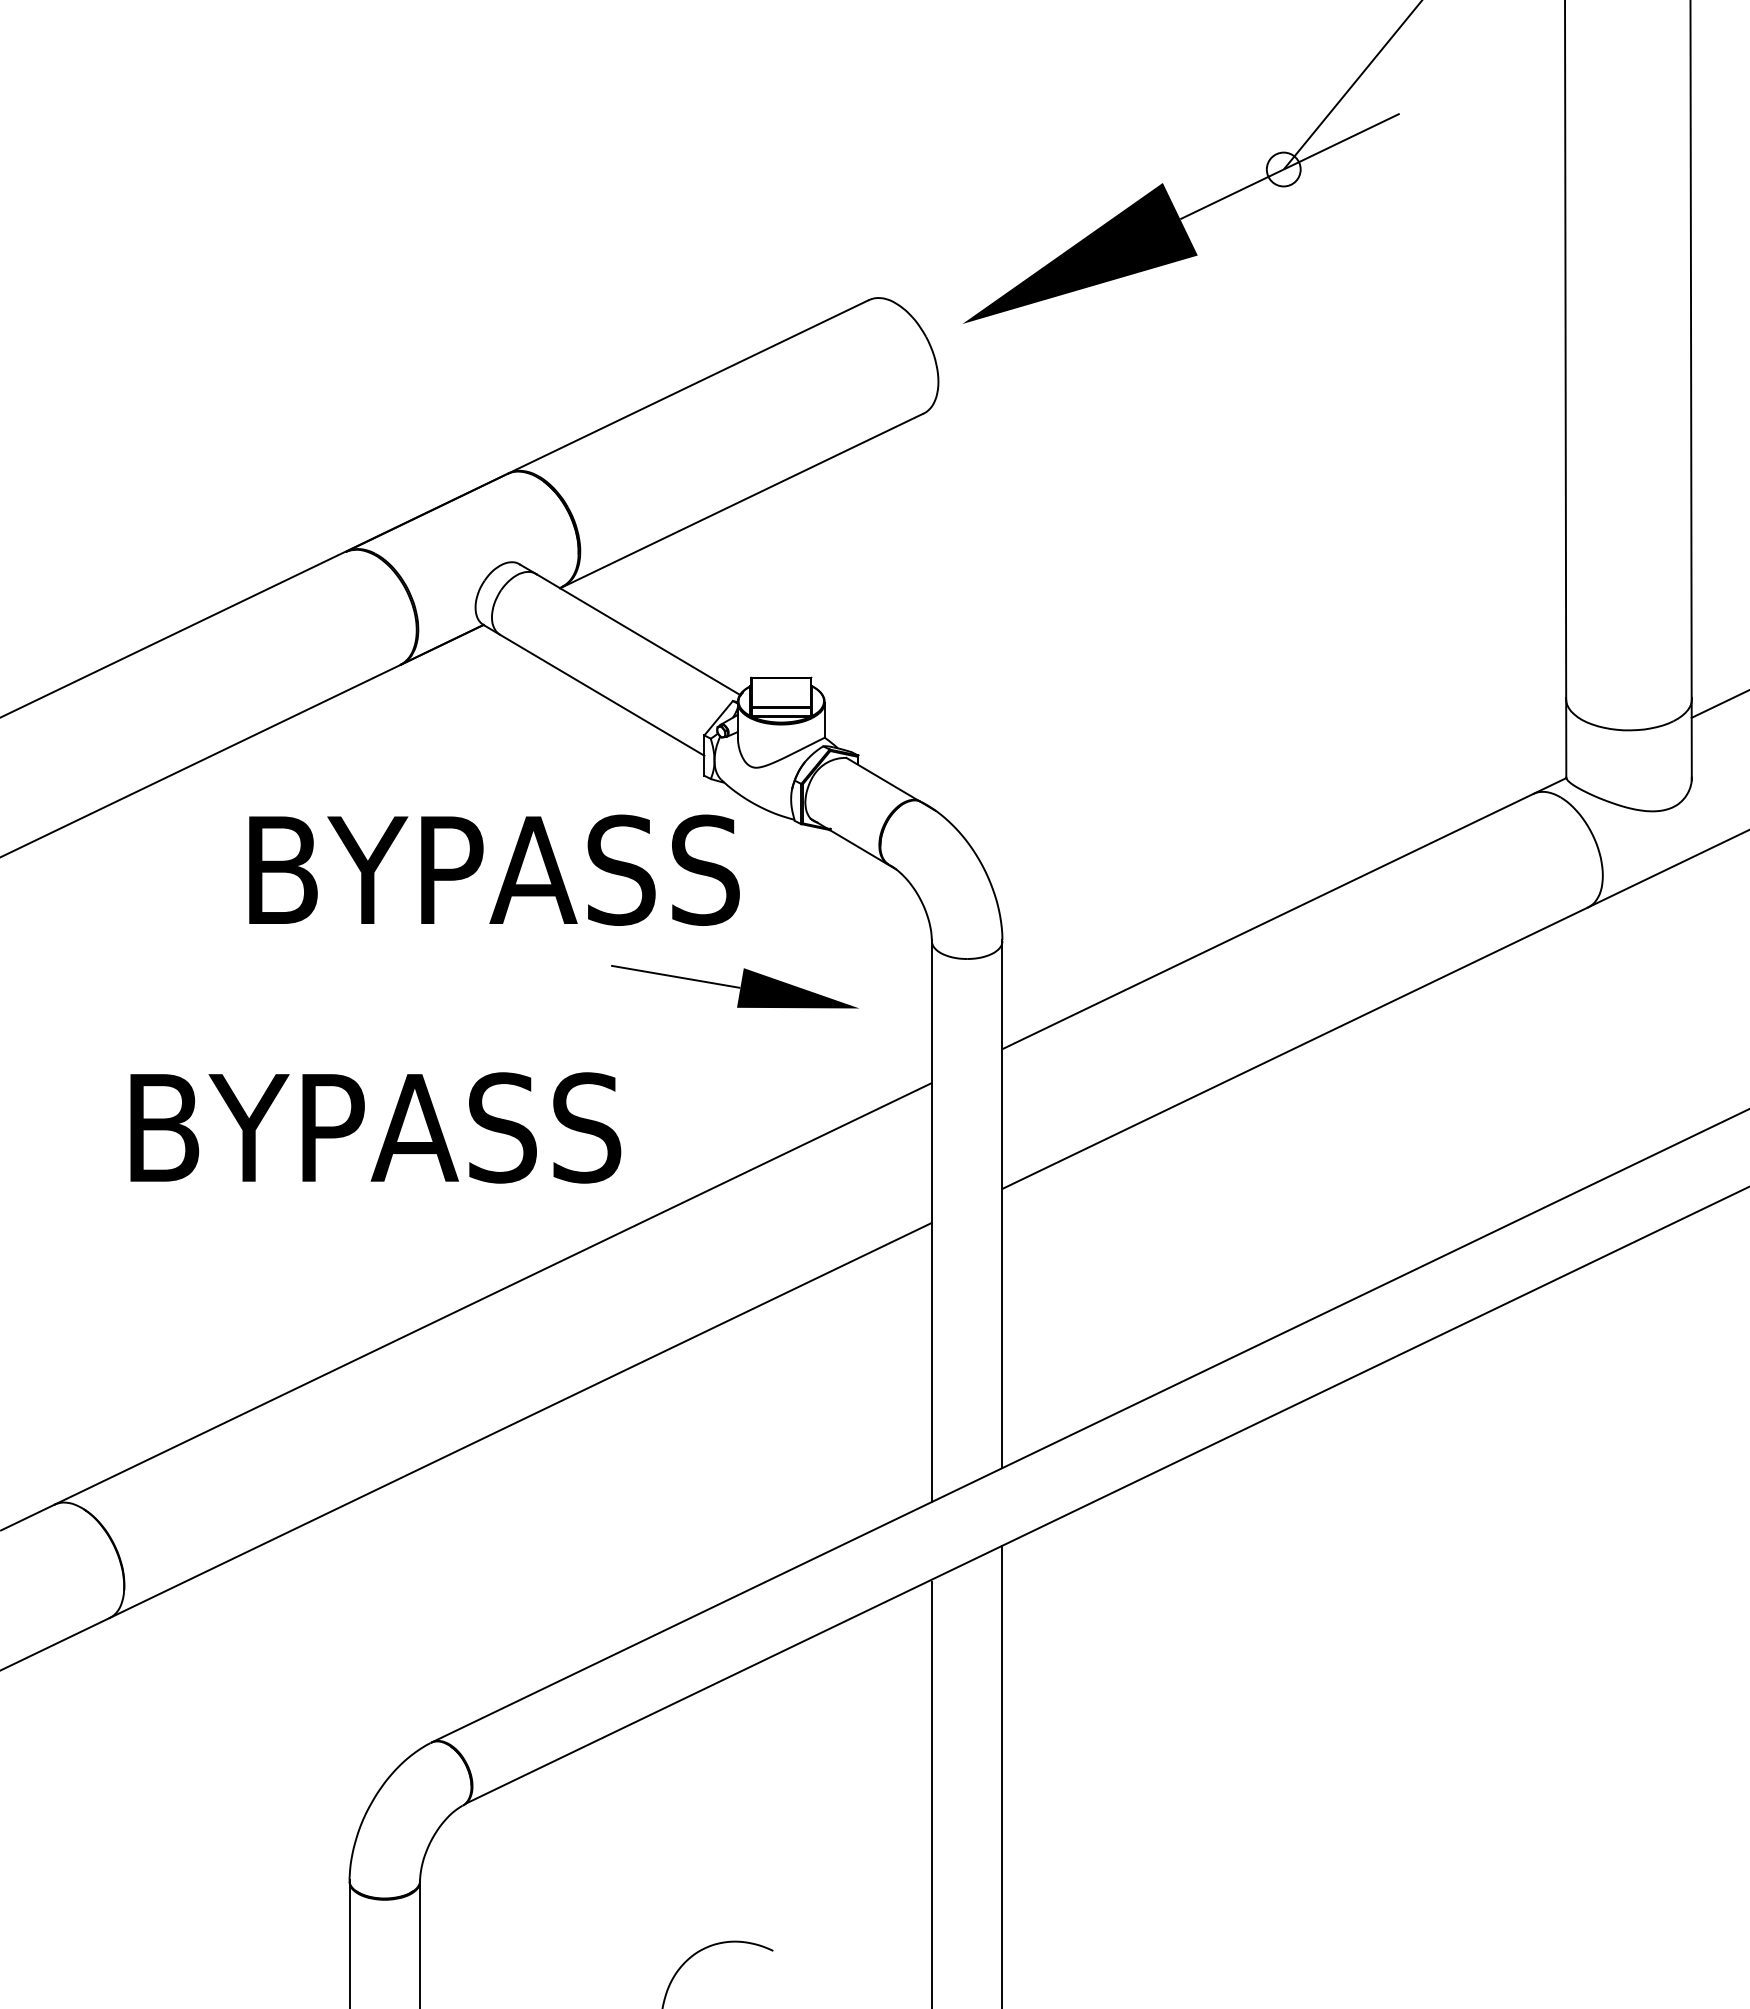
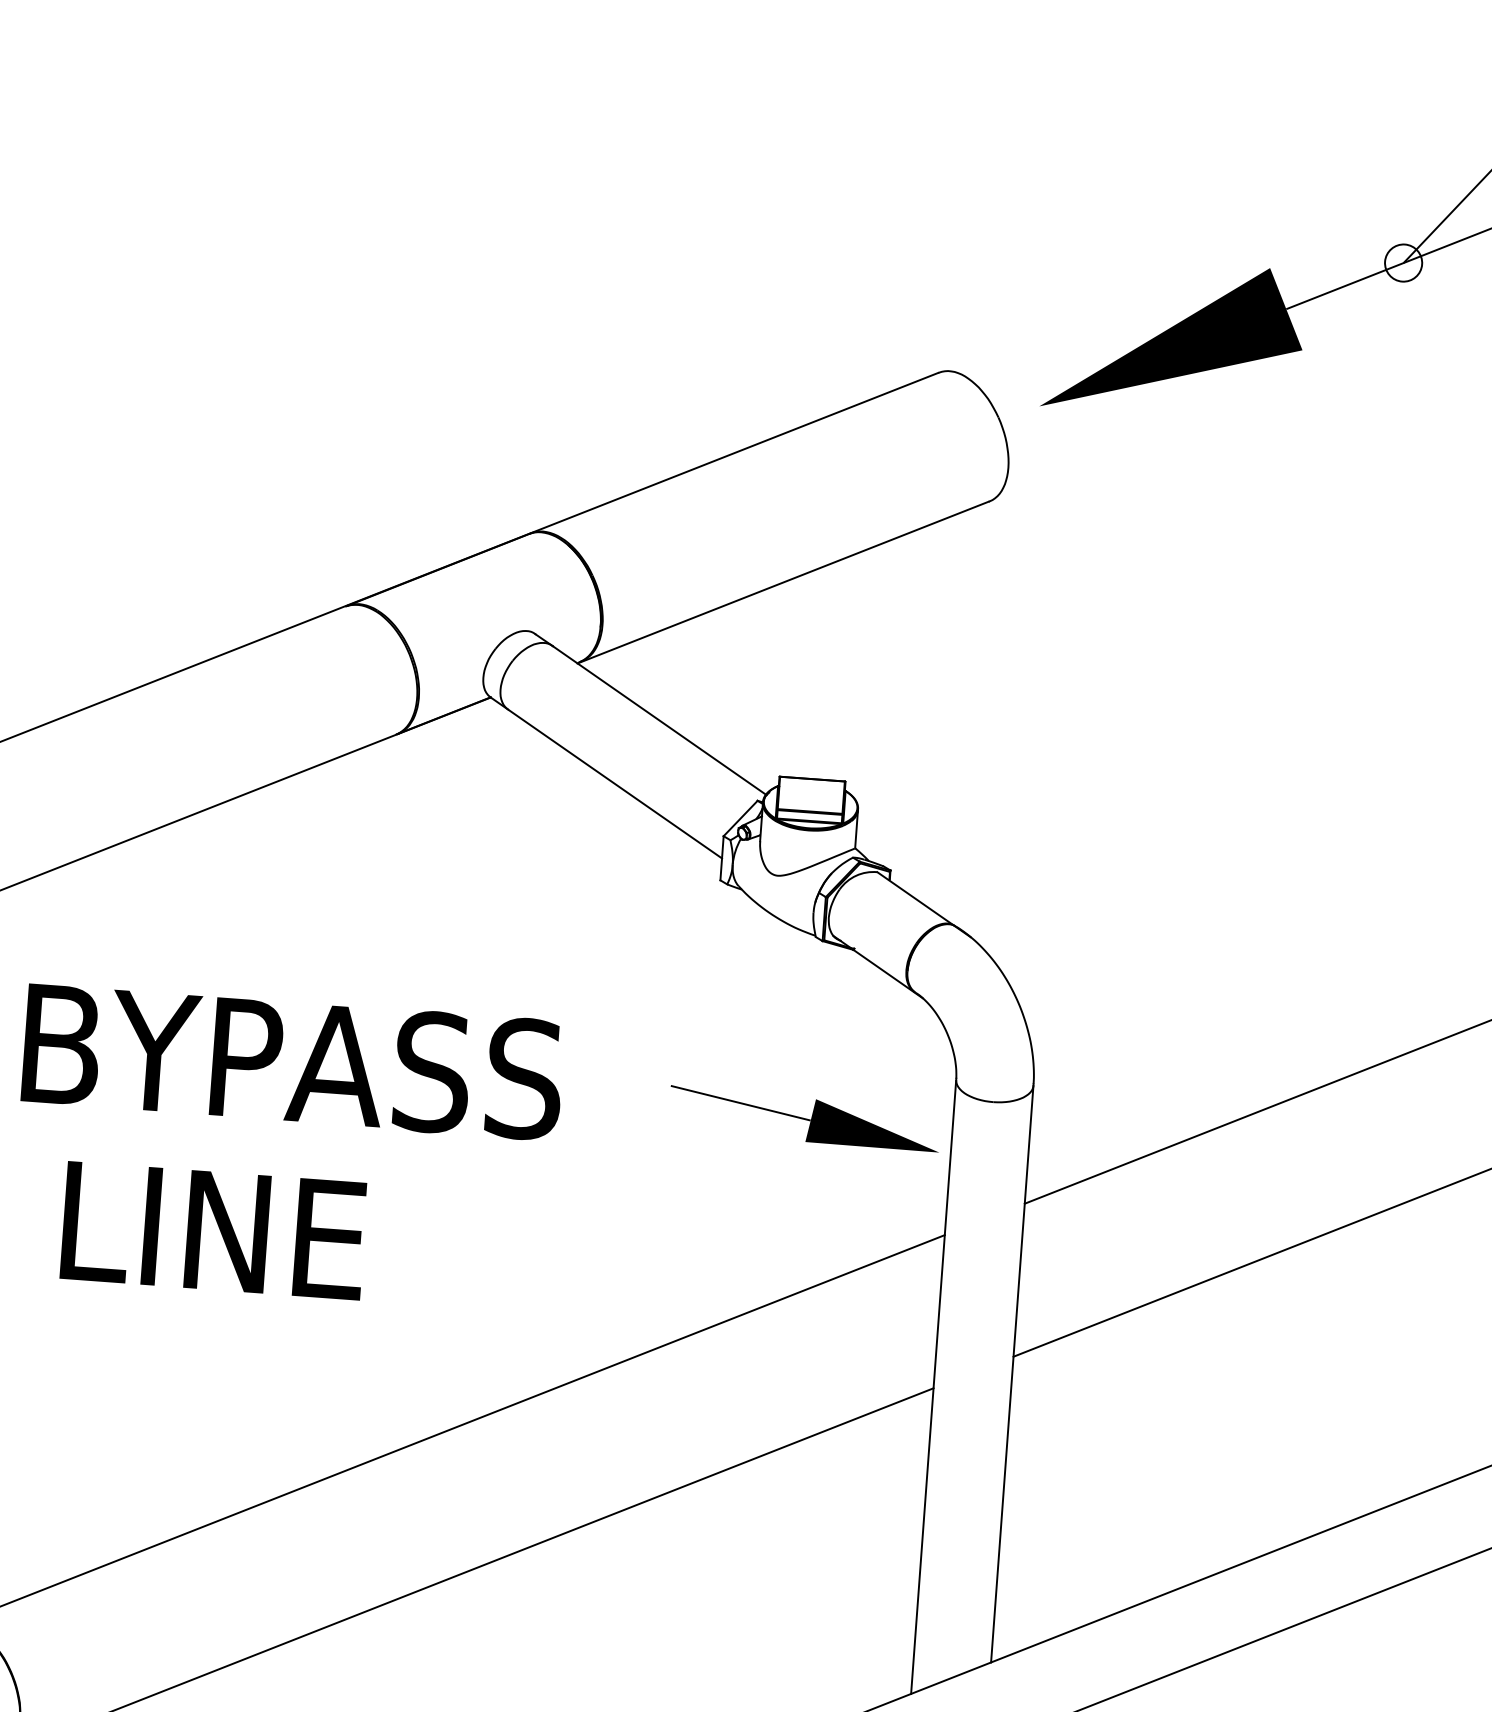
text: (494, 869) -> (293, 1061), moved
part: (734, 986) -> (804, 1118), moved
text: (382, 1127) -> (339, 1239), BYPASS -> LINE

